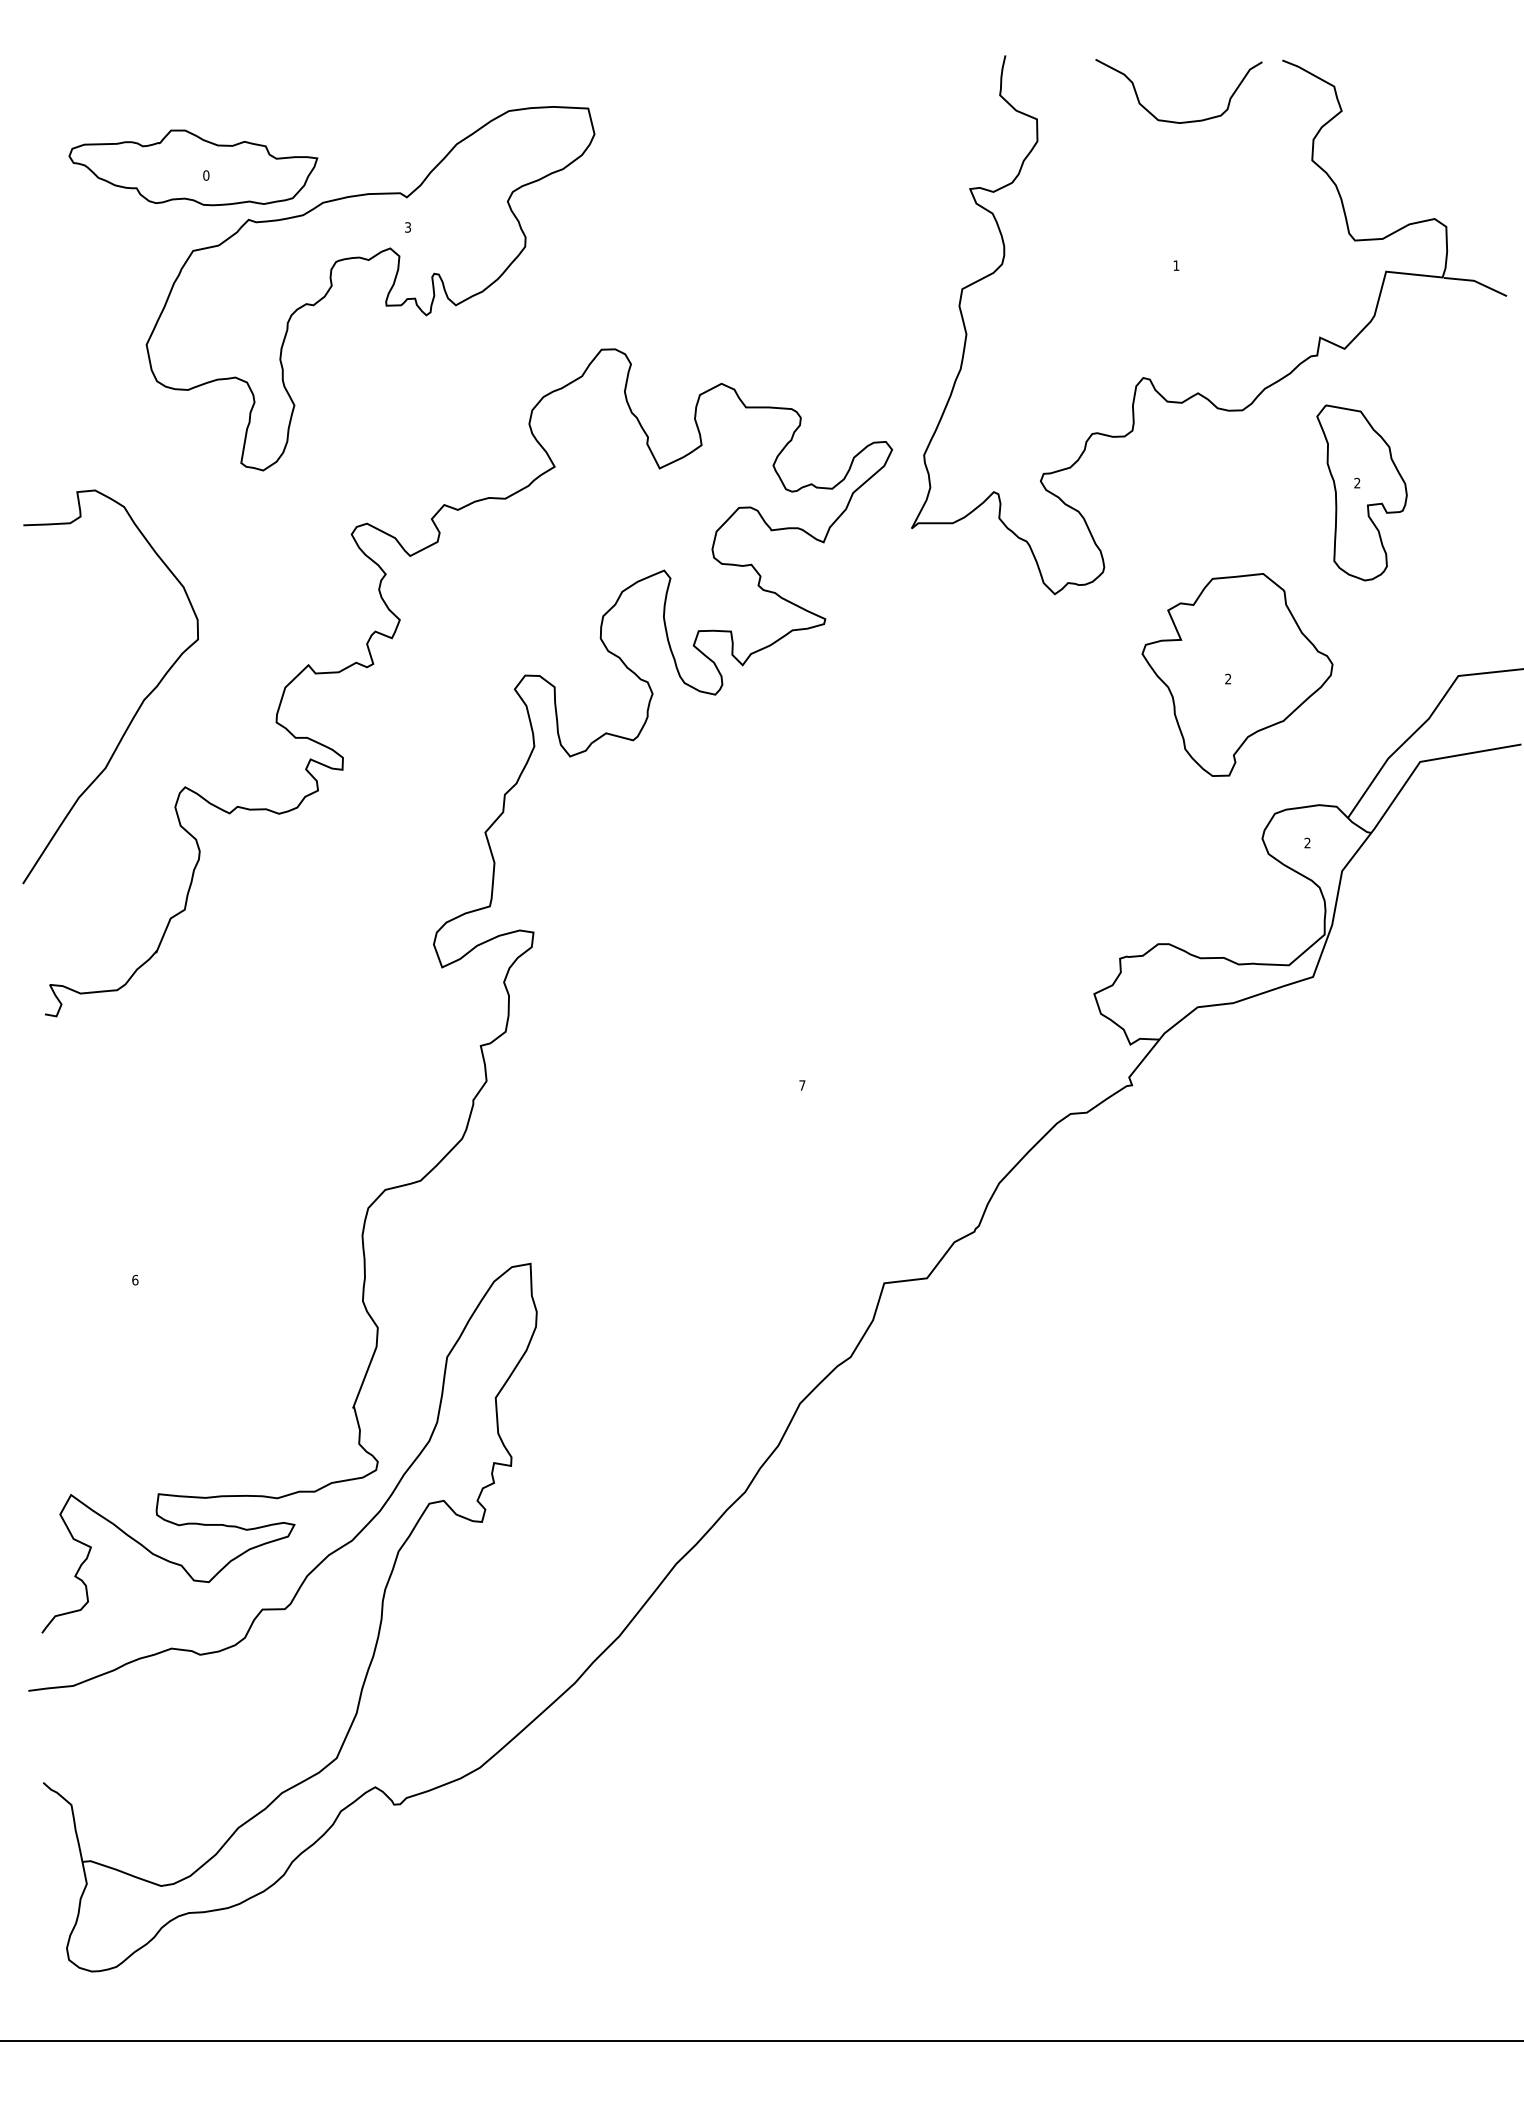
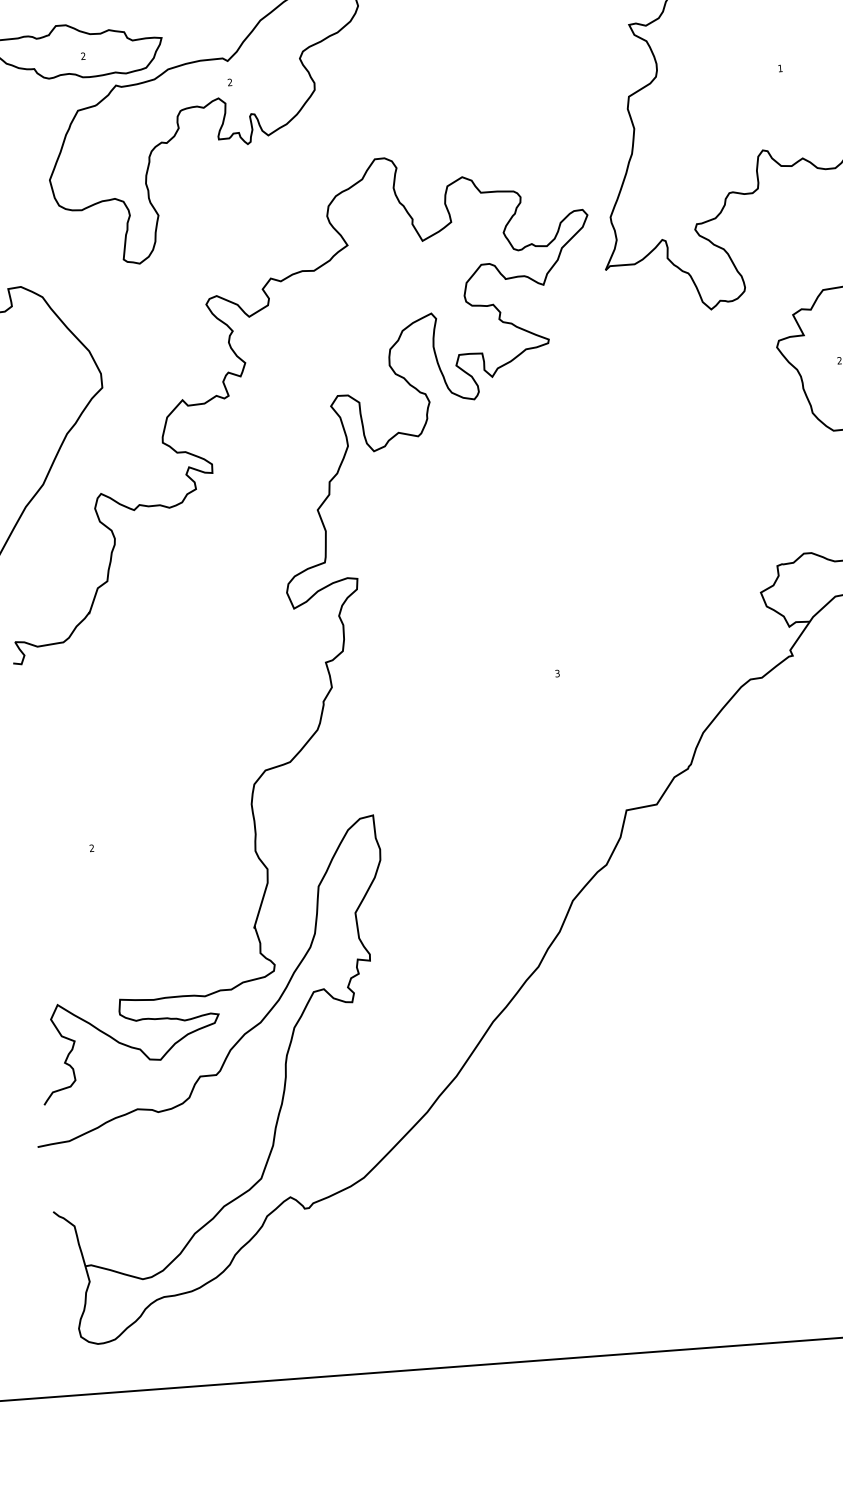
text: (206, 175) -> (83, 56), 0 -> 2
text: (408, 227) -> (230, 82), 3 -> 2
text: (802, 1085) -> (557, 673), 7 -> 3
text: (135, 1279) -> (92, 847), 6 -> 2

